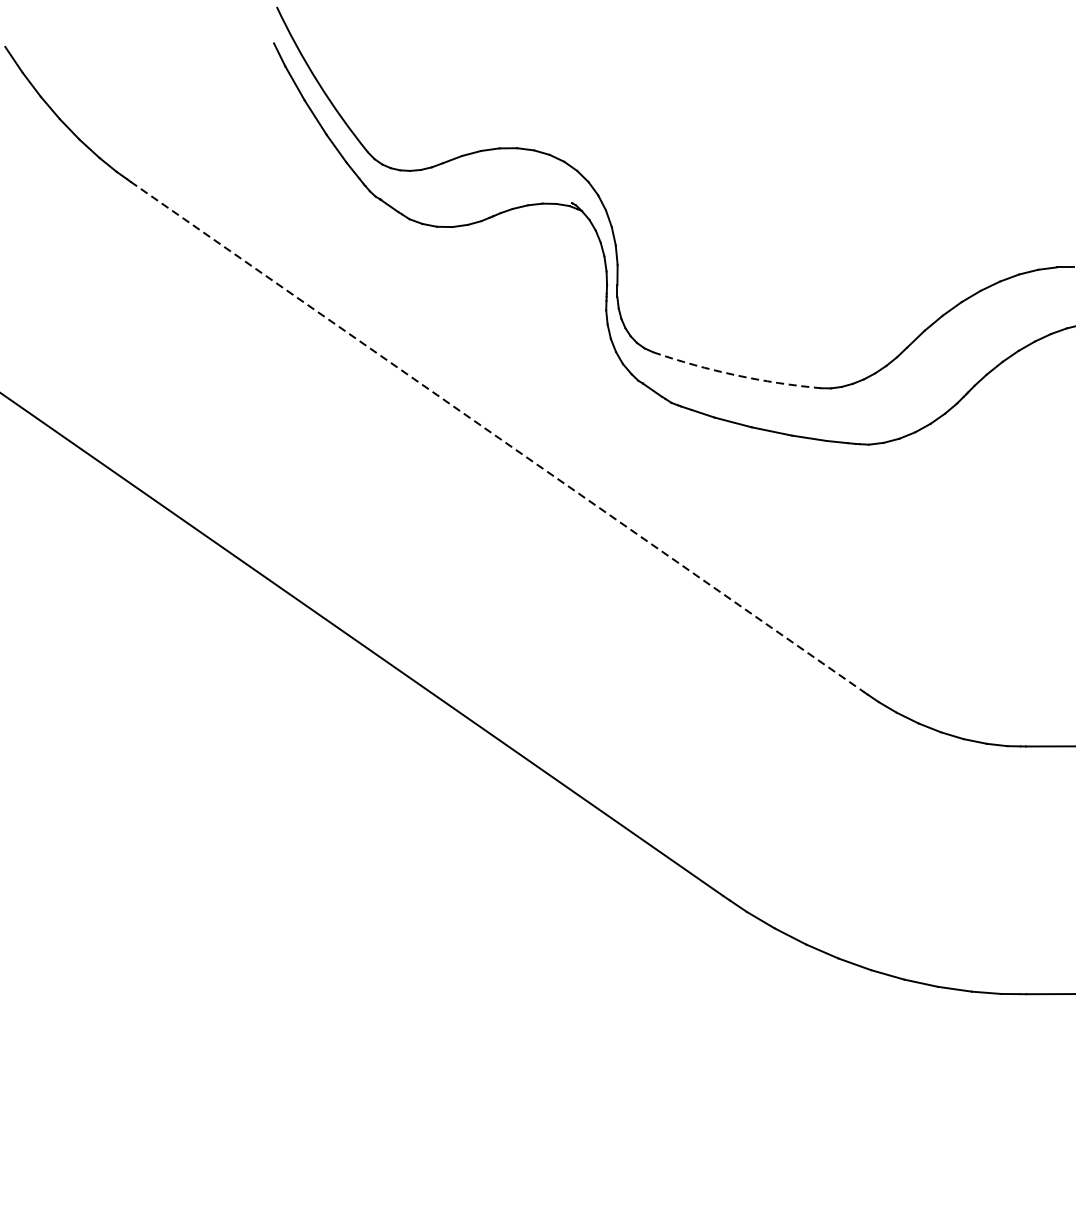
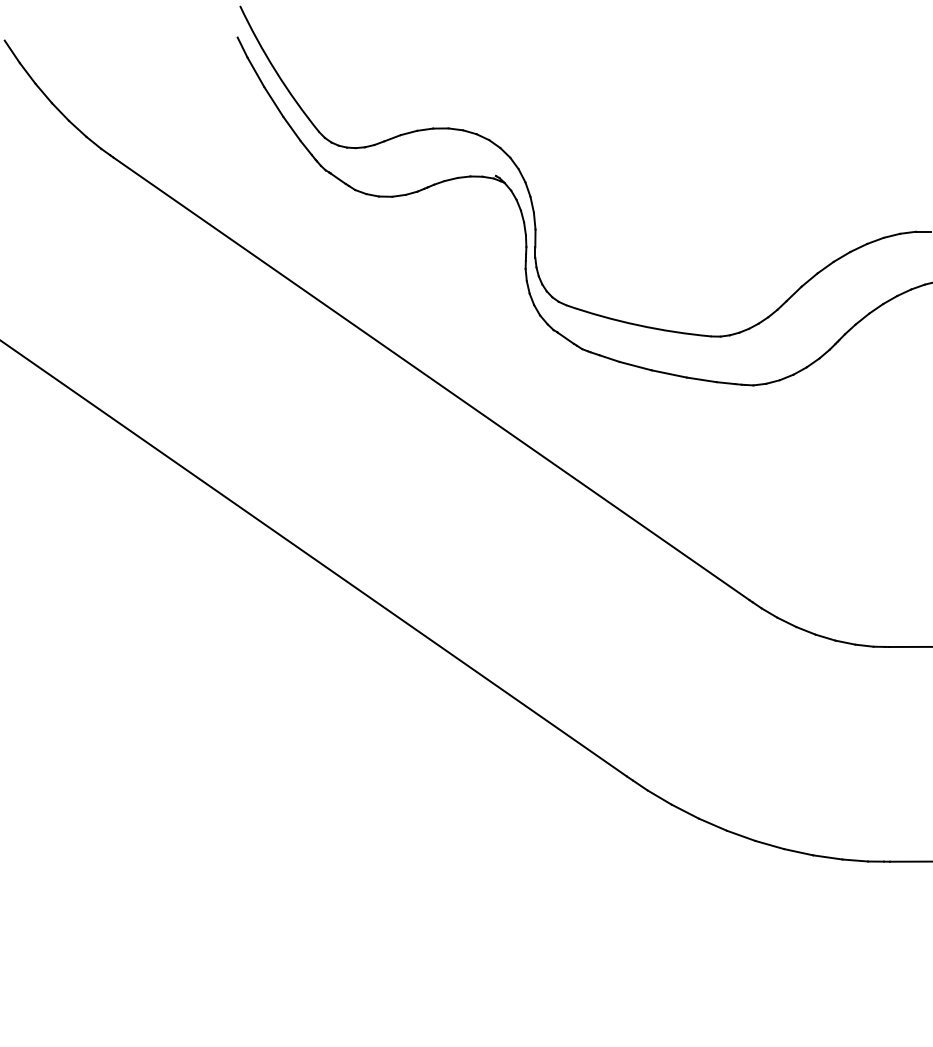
arc: (736, 375) -> (638, 325), dashed -> solid
line: (497, 436) -> (431, 378), dashed -> solid

